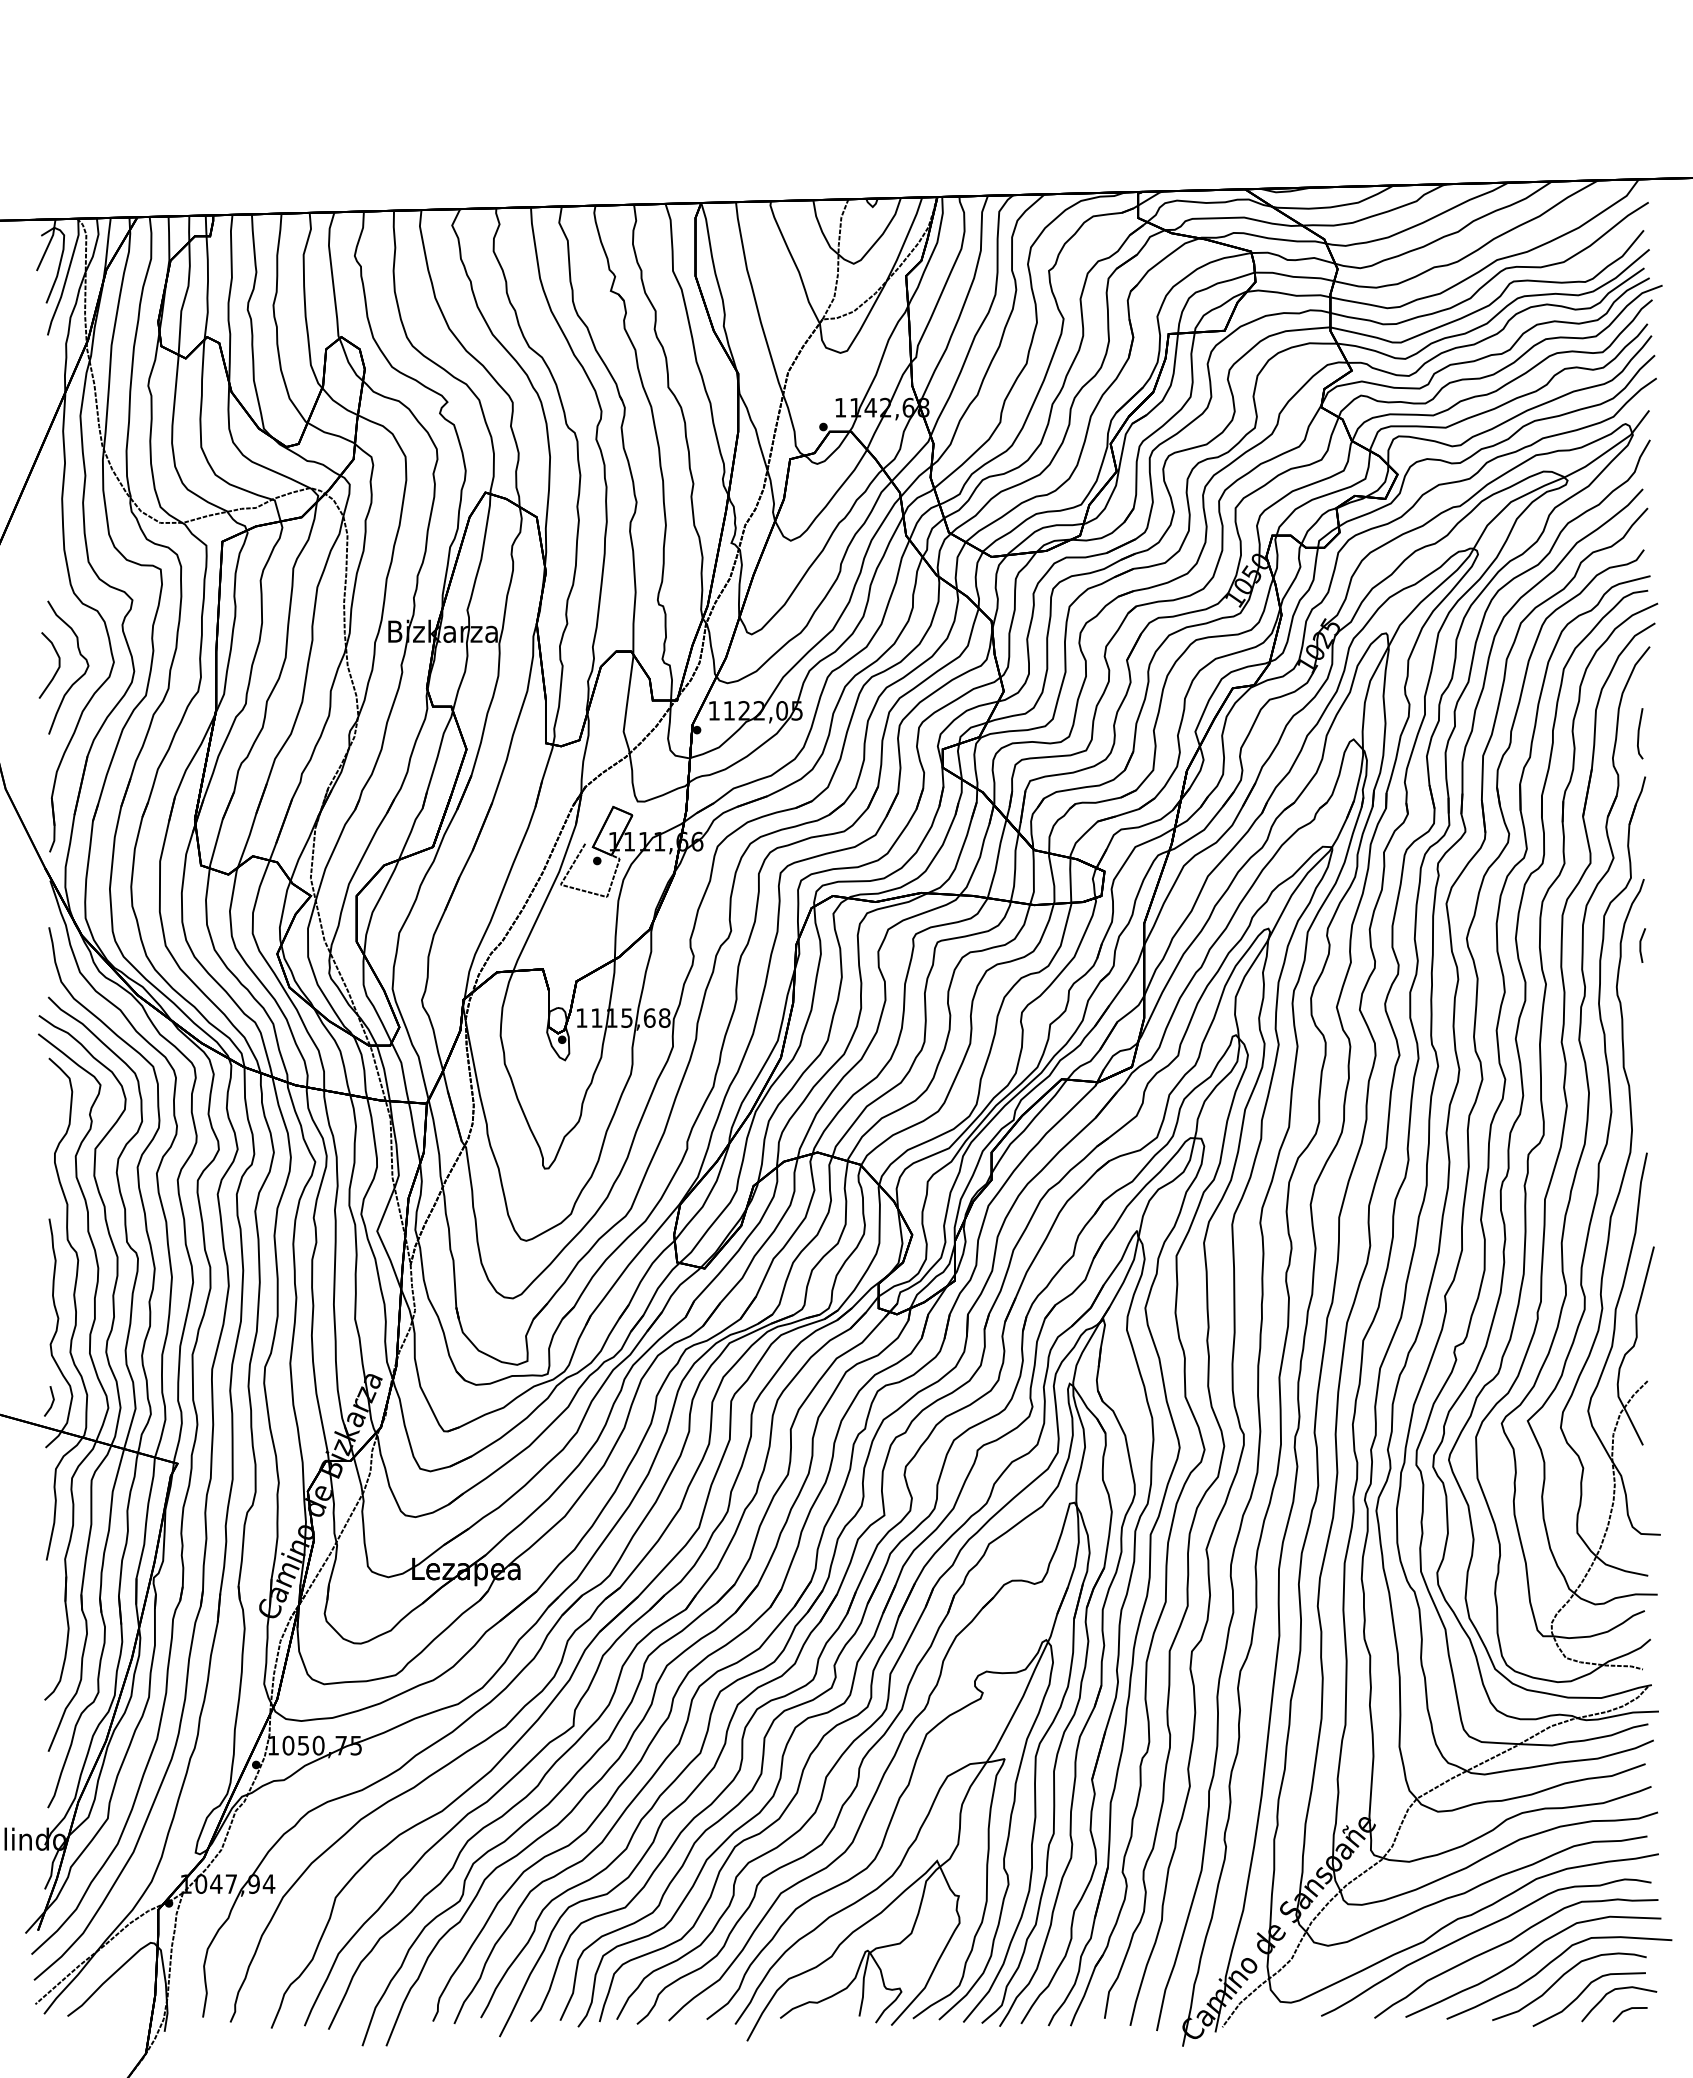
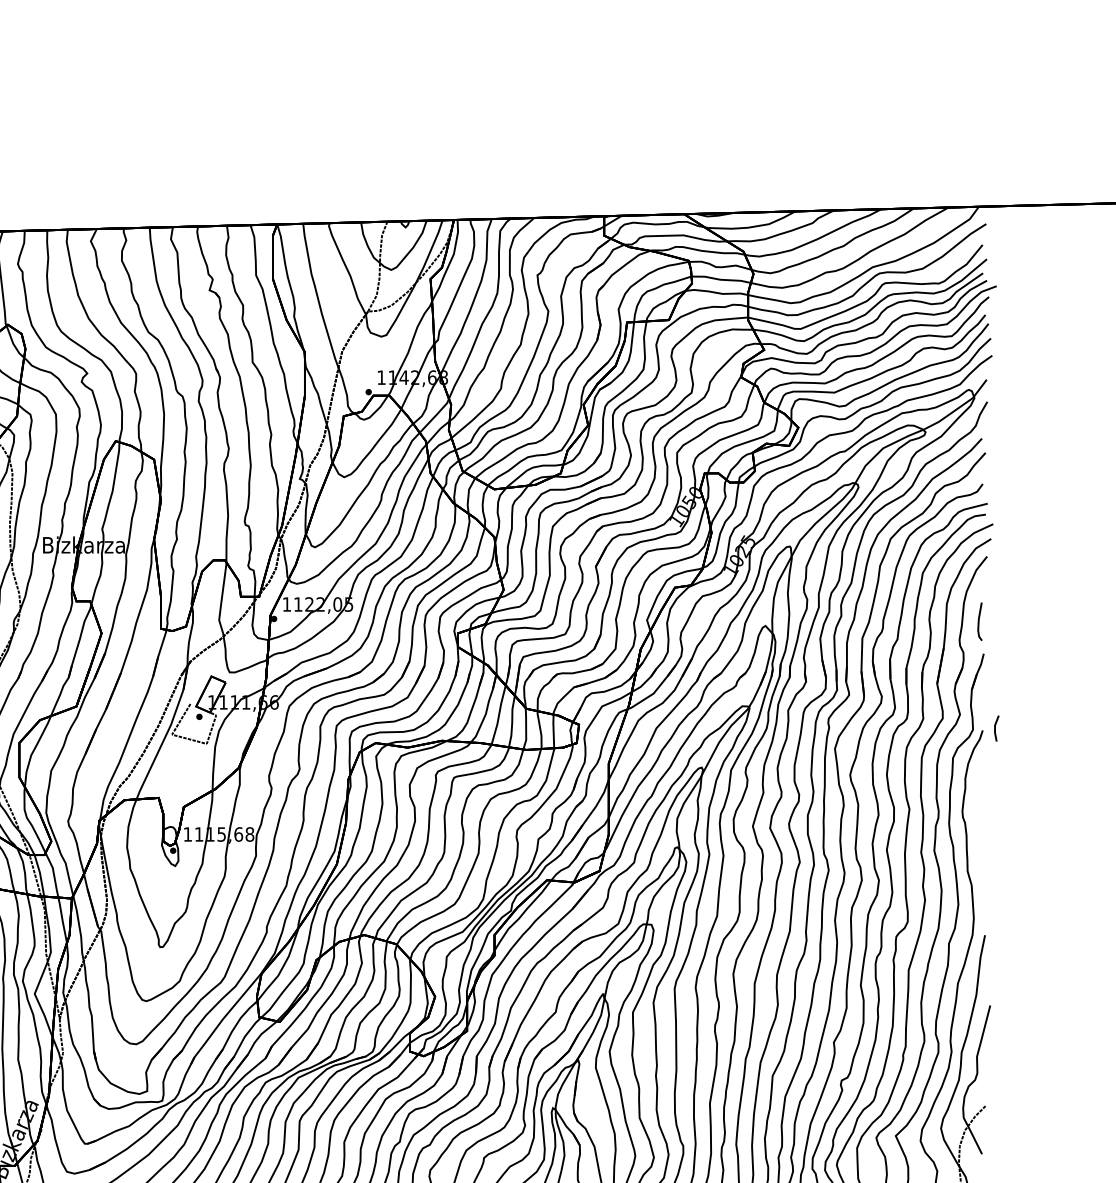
line: (1641, 945) -> (995, 728), moved

